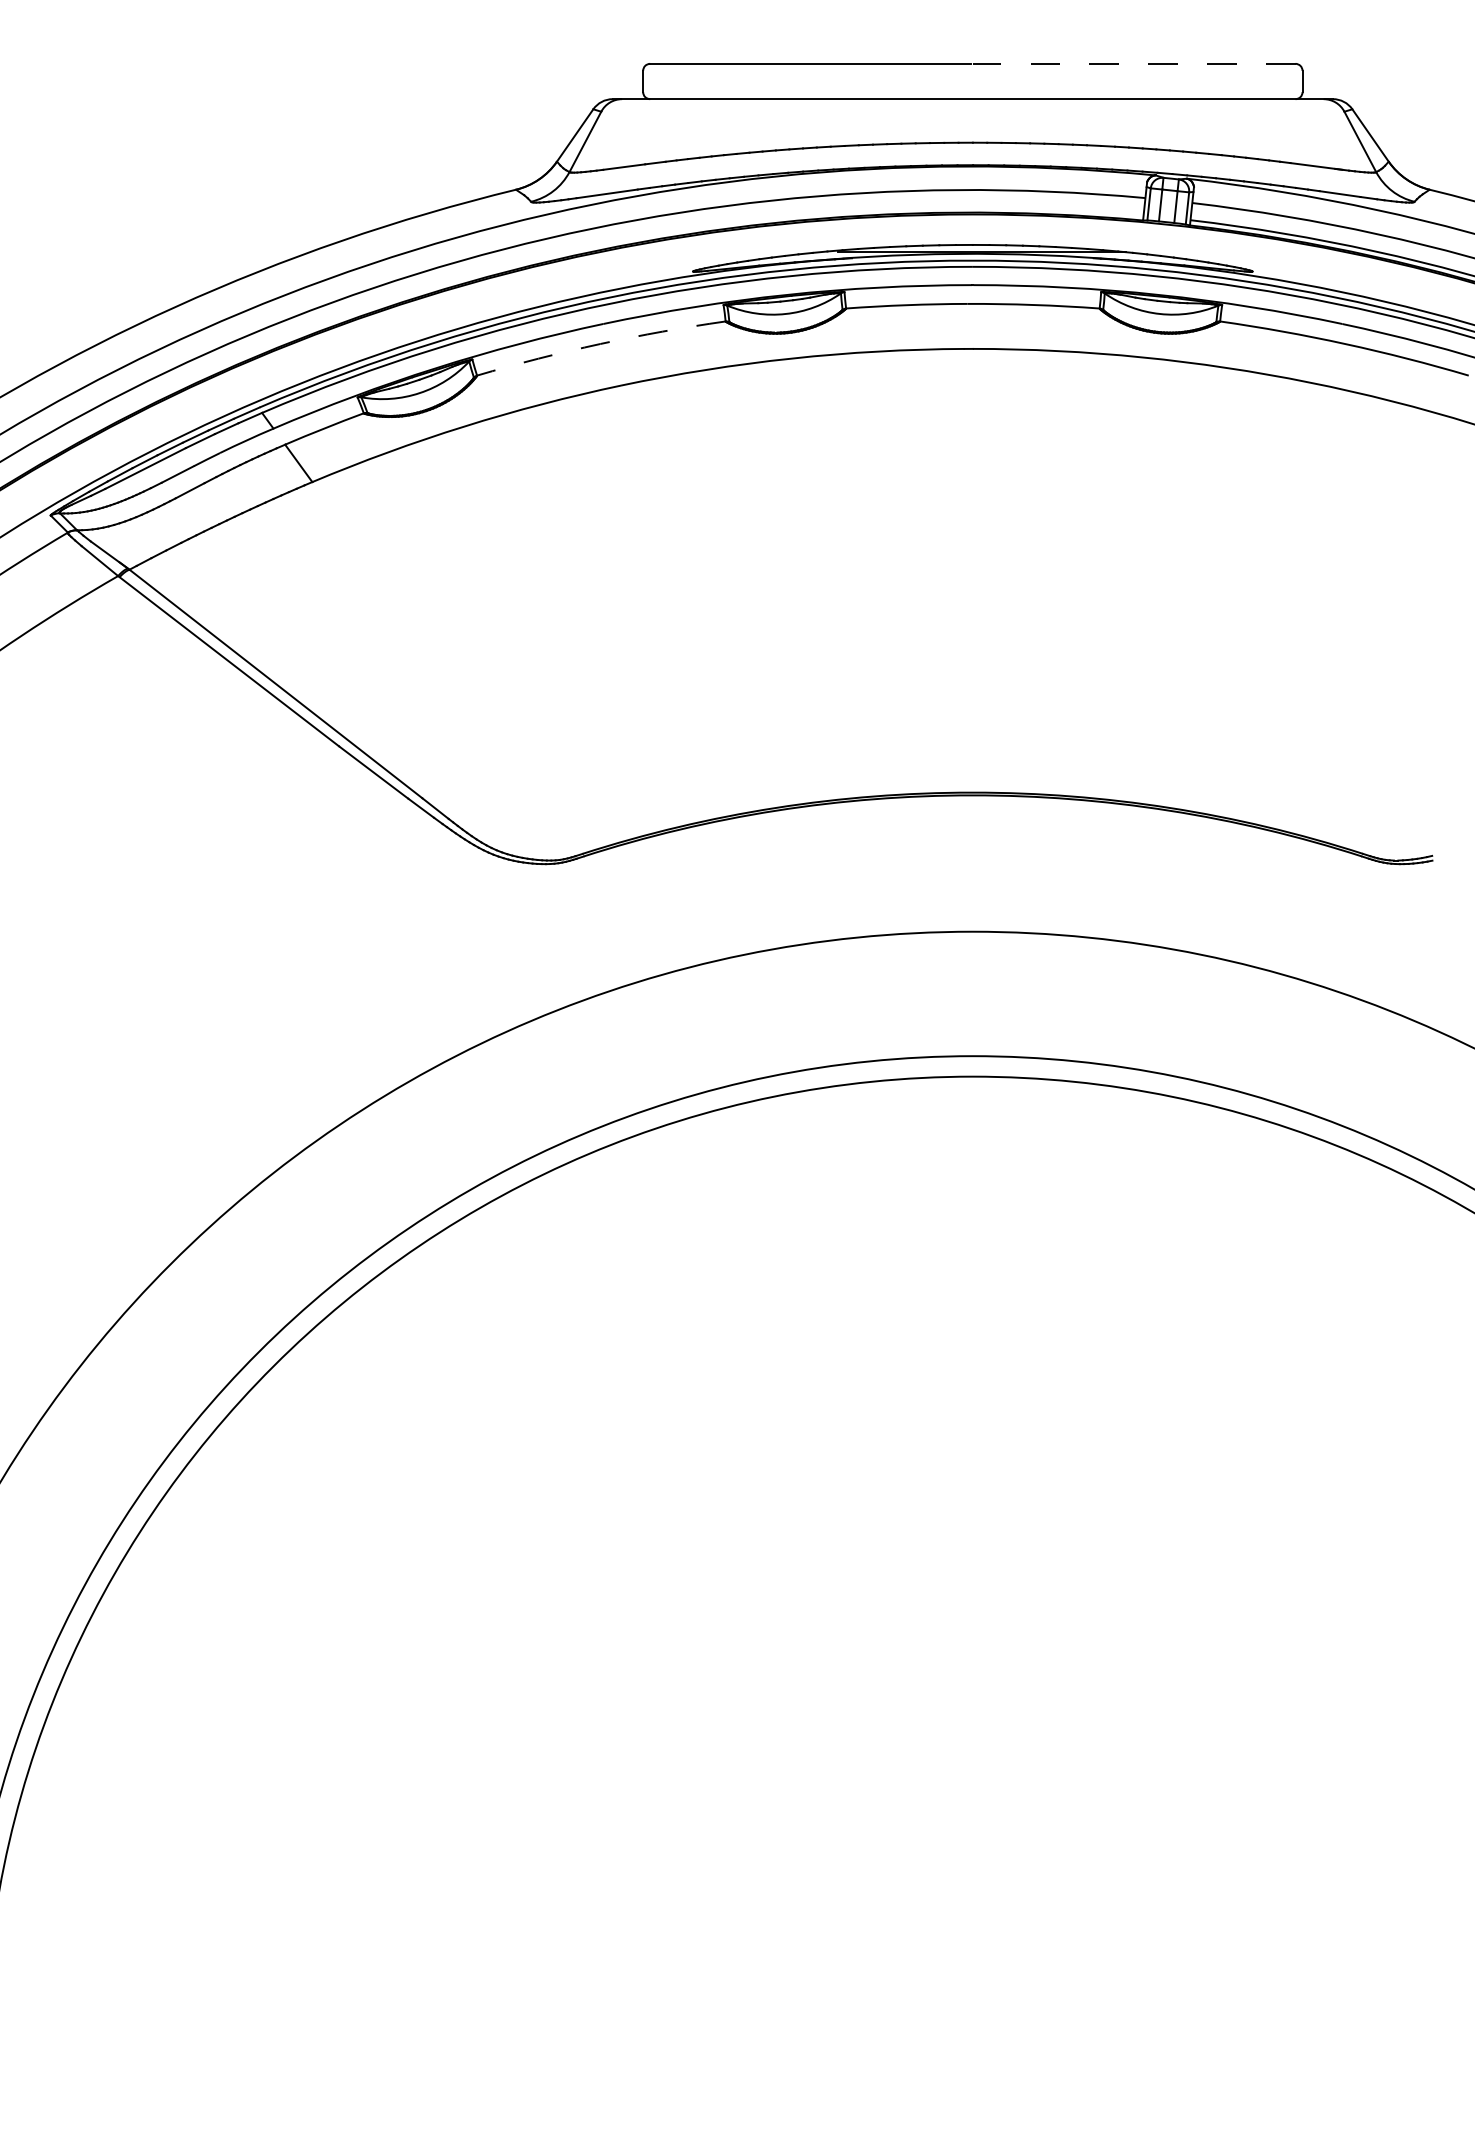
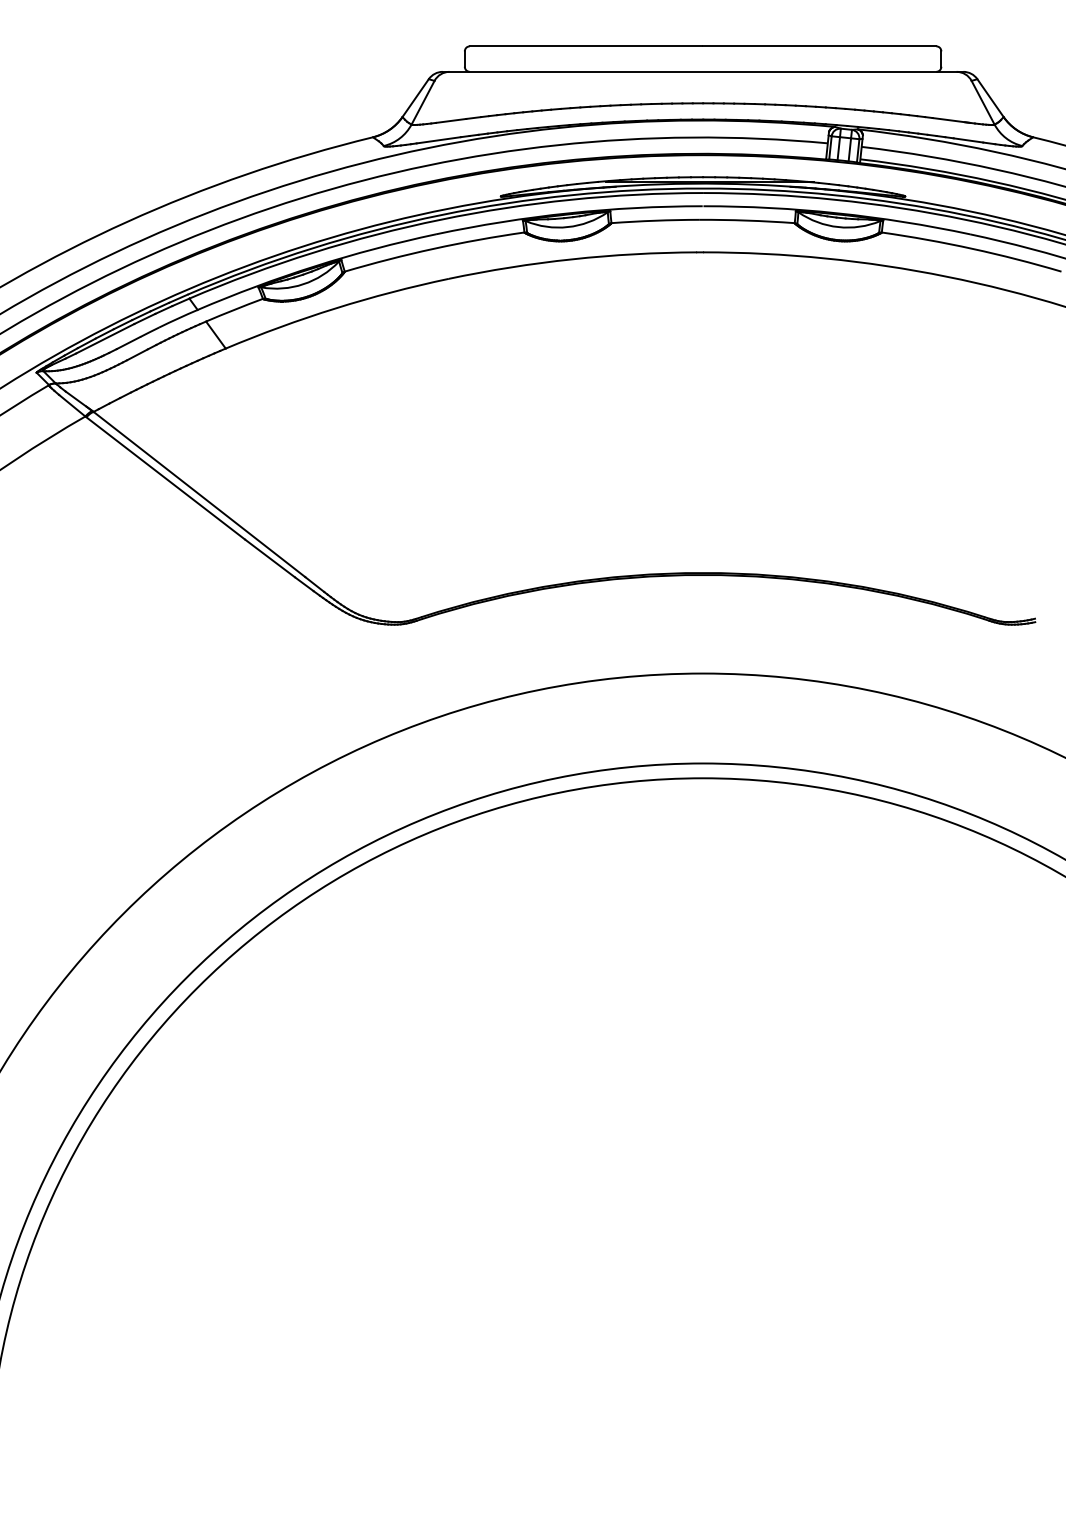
line: (1133, 63) -> (819, 46), dashed -> solid
arc: (600, 344) -> (433, 249), dashed -> solid

